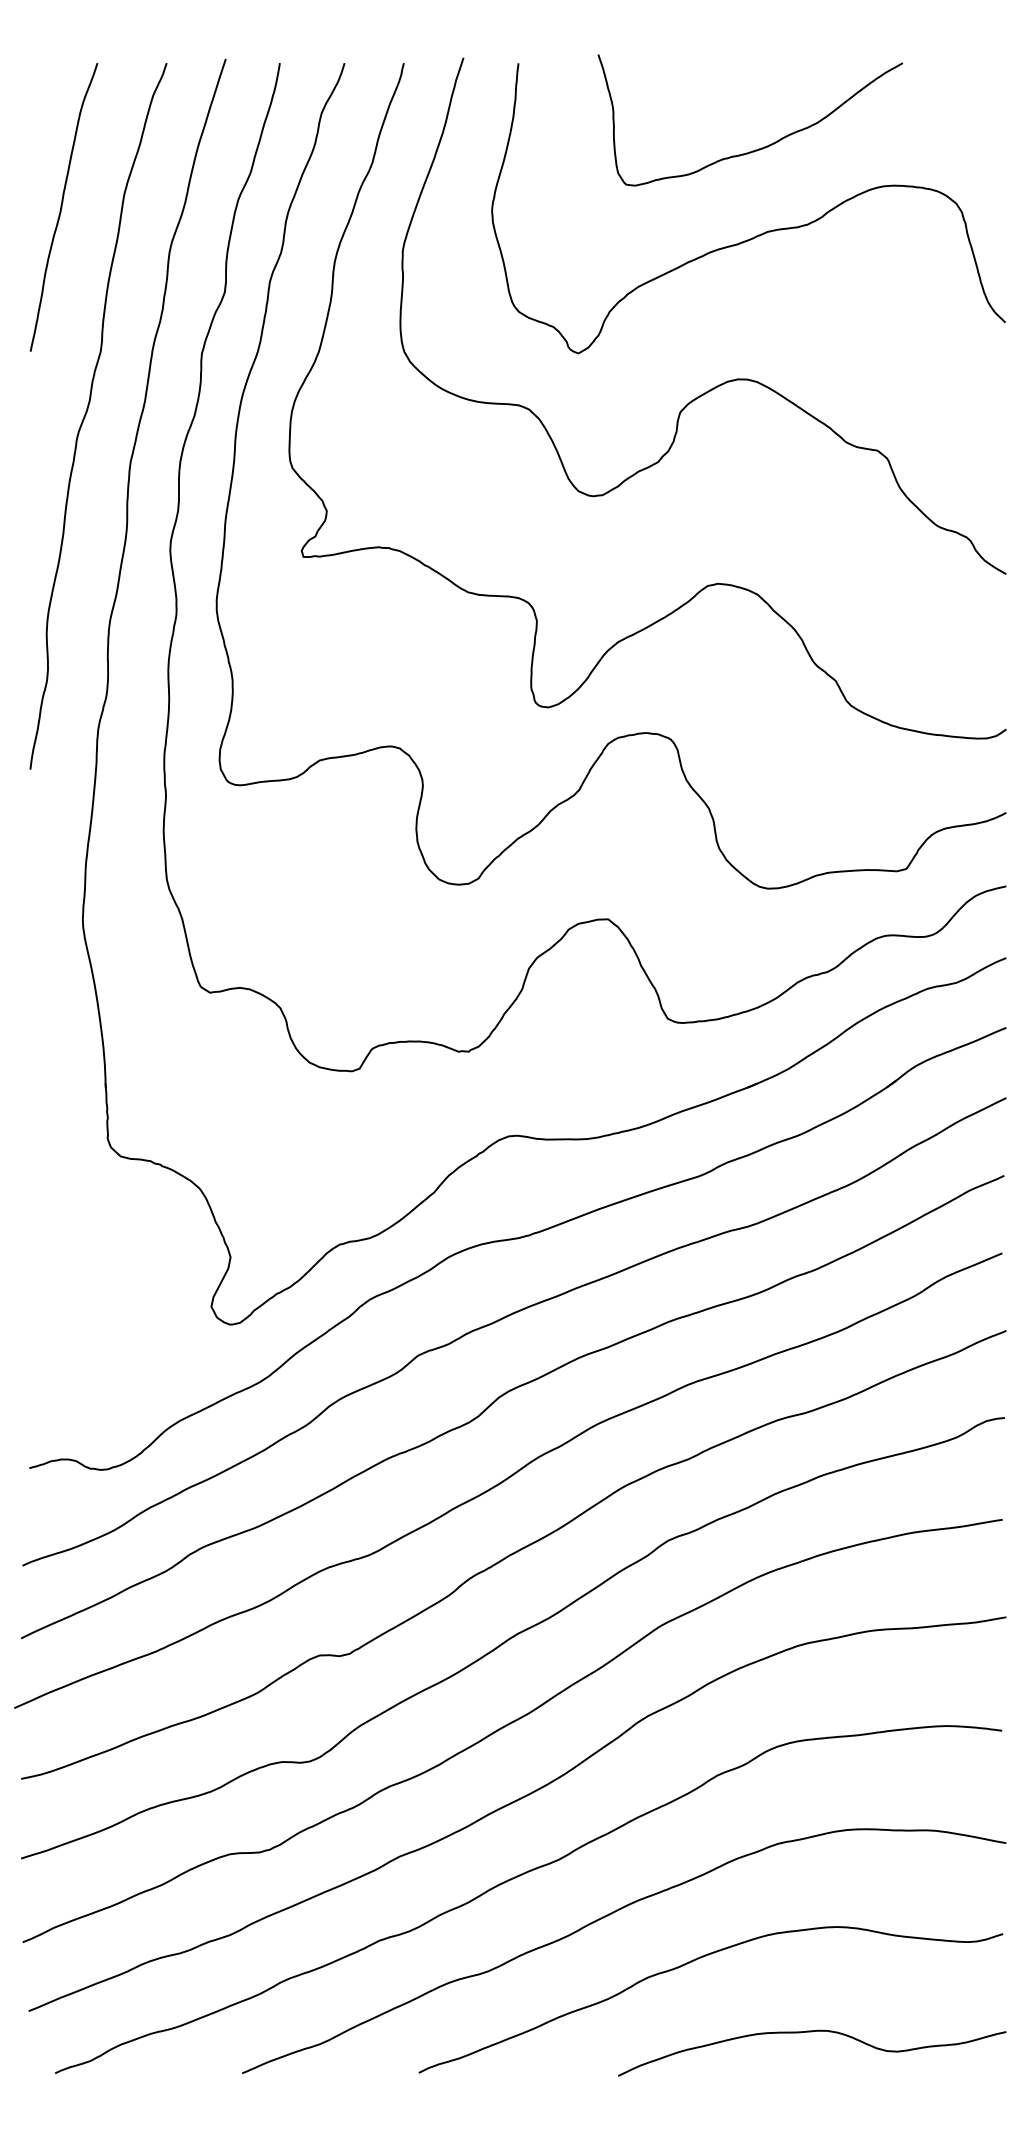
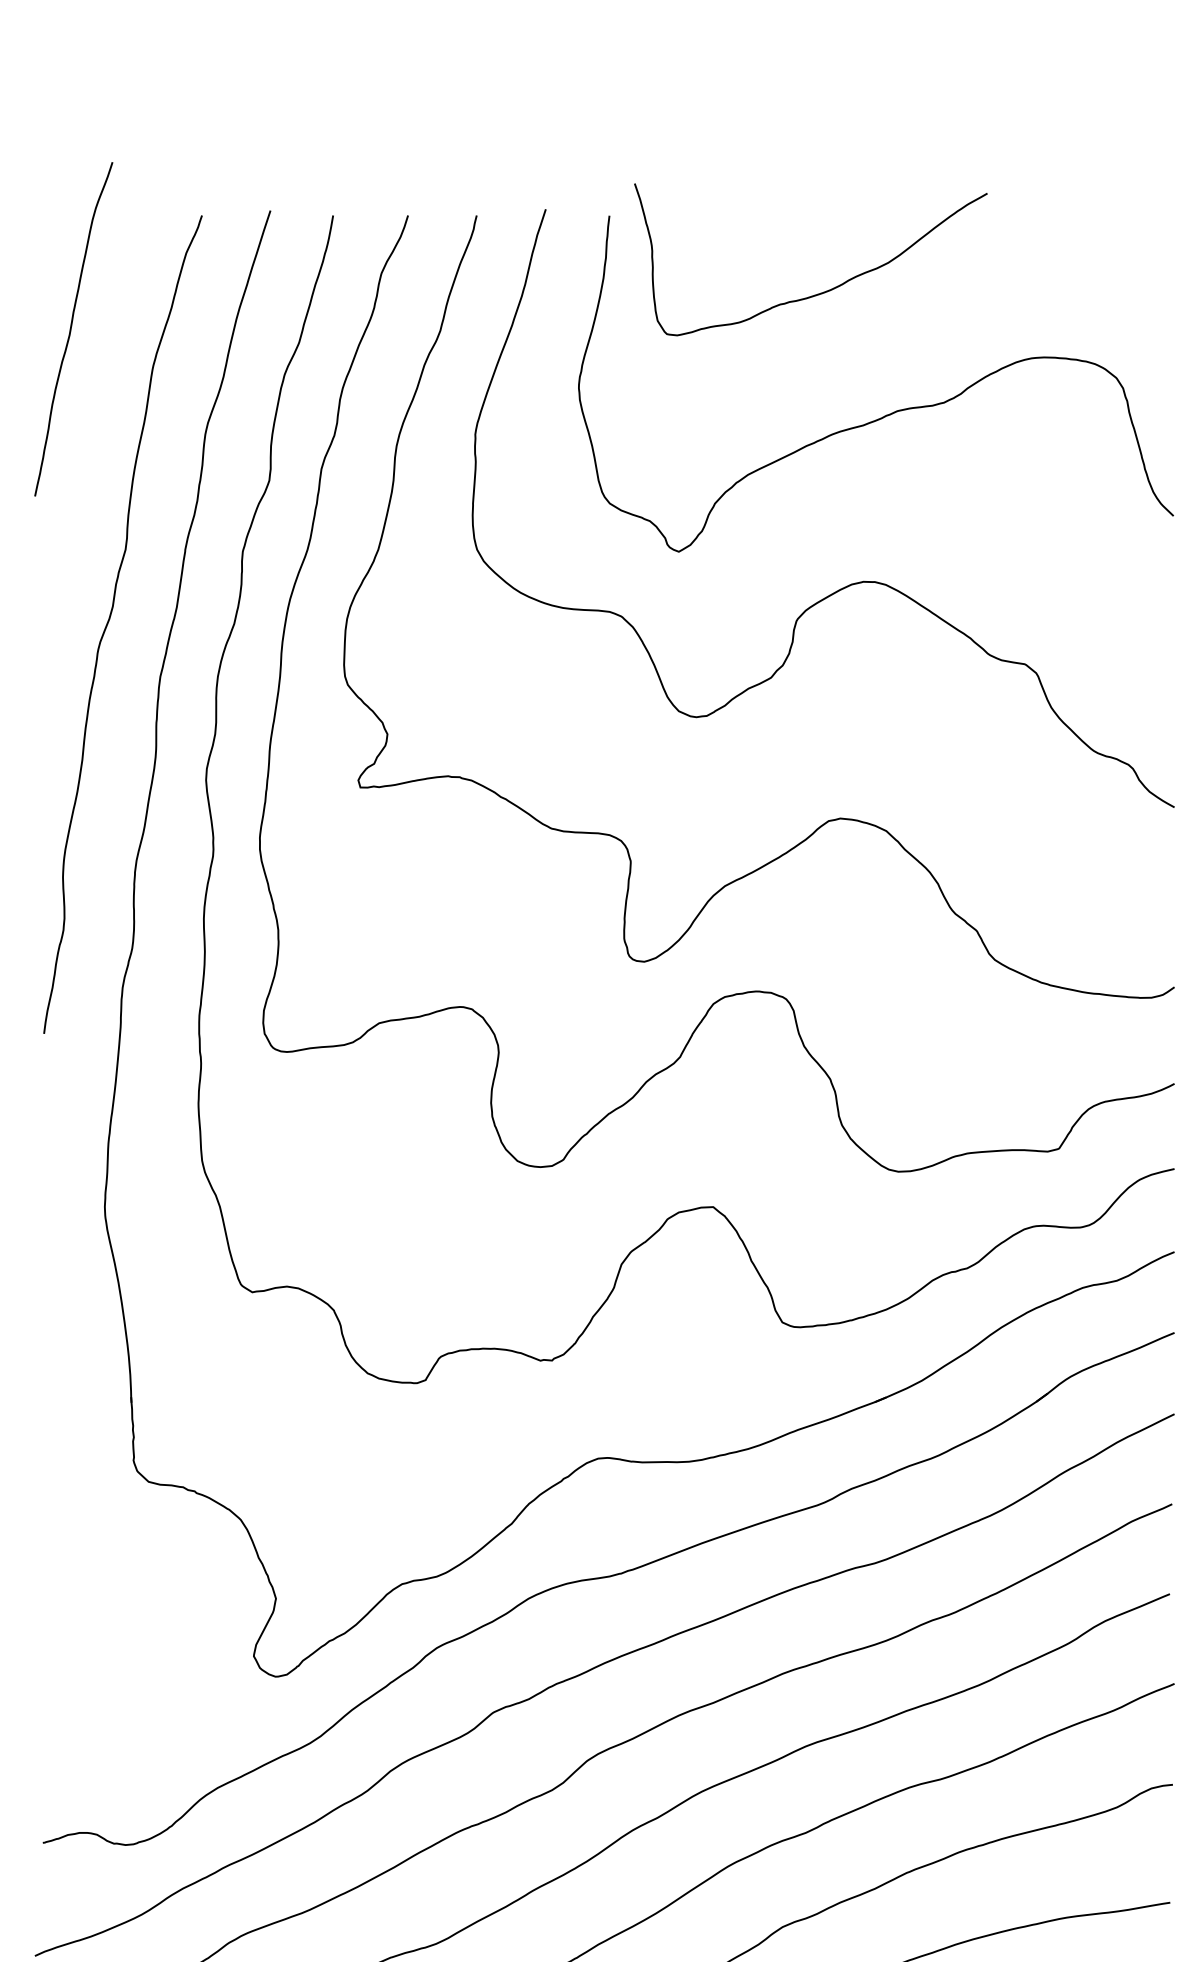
curve: (758, 148) -> (820, 292), moved
curve: (62, 207) -> (72, 329), moved

